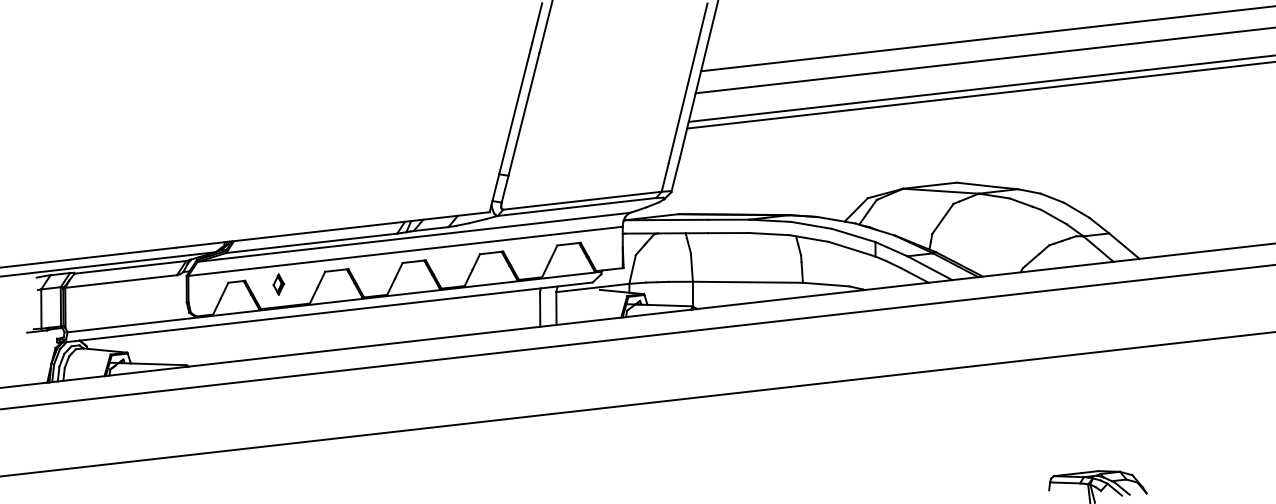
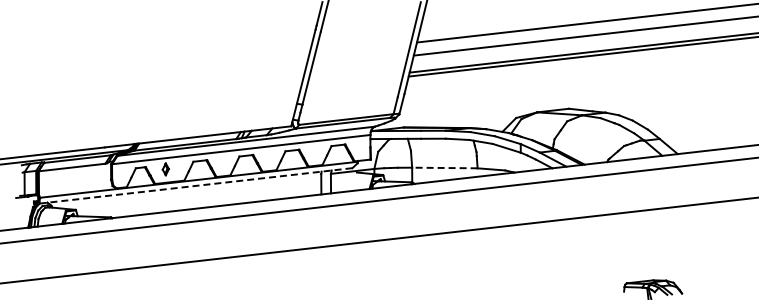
line: (747, 283) -> (444, 168), solid -> dashed
line: (325, 313) -> (193, 186), solid -> dashed

